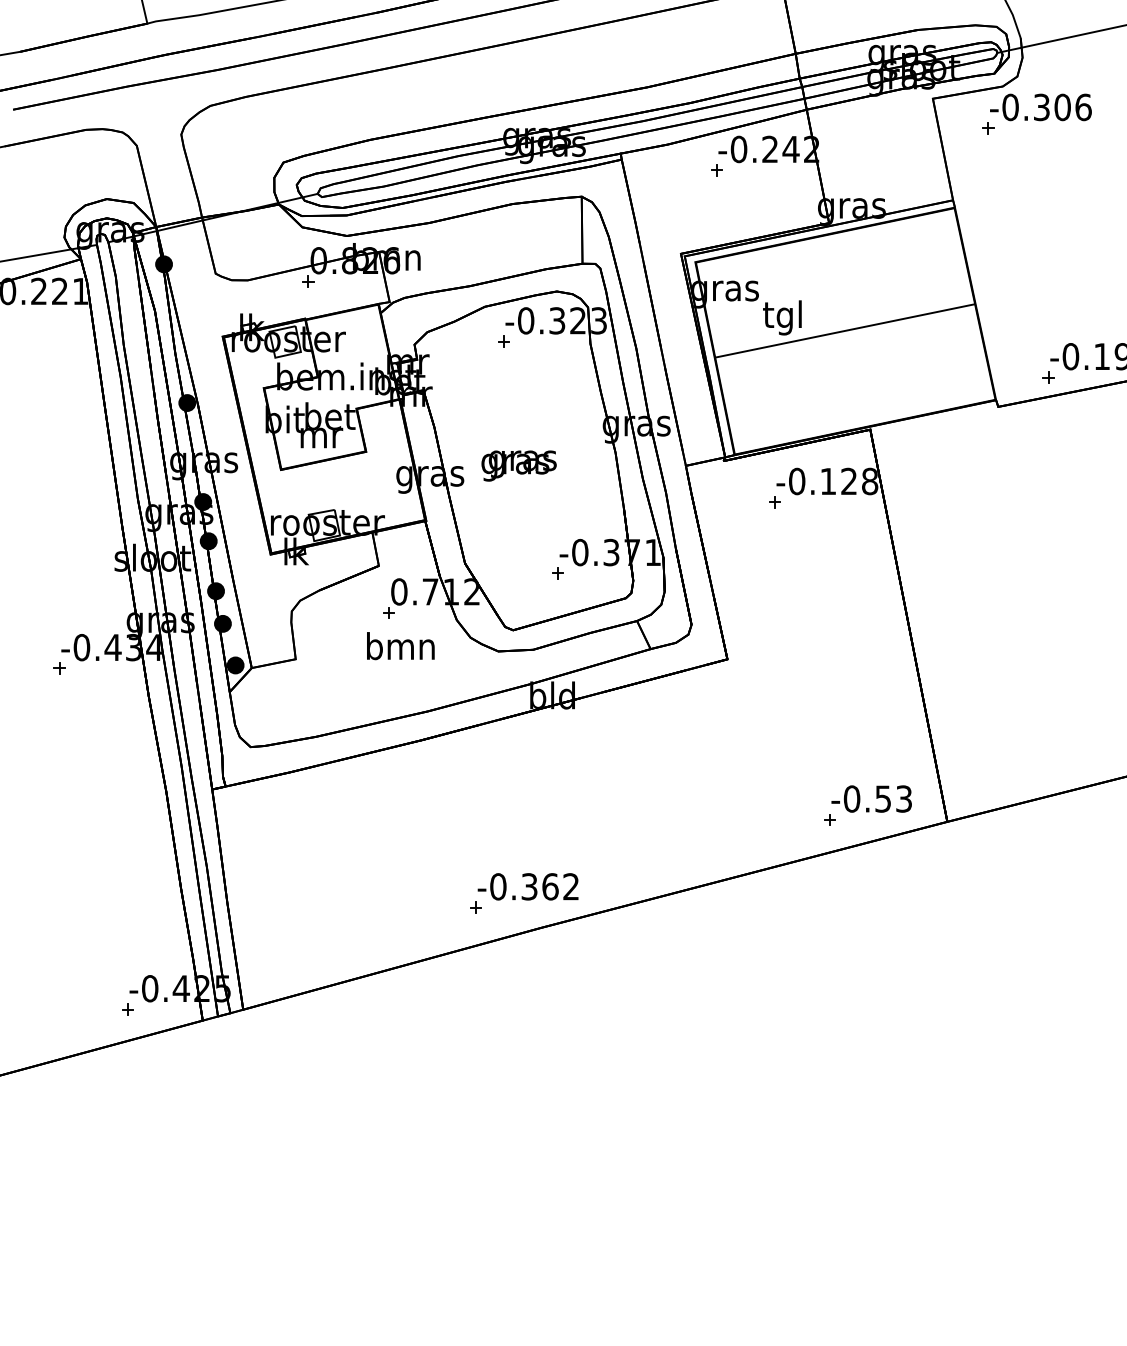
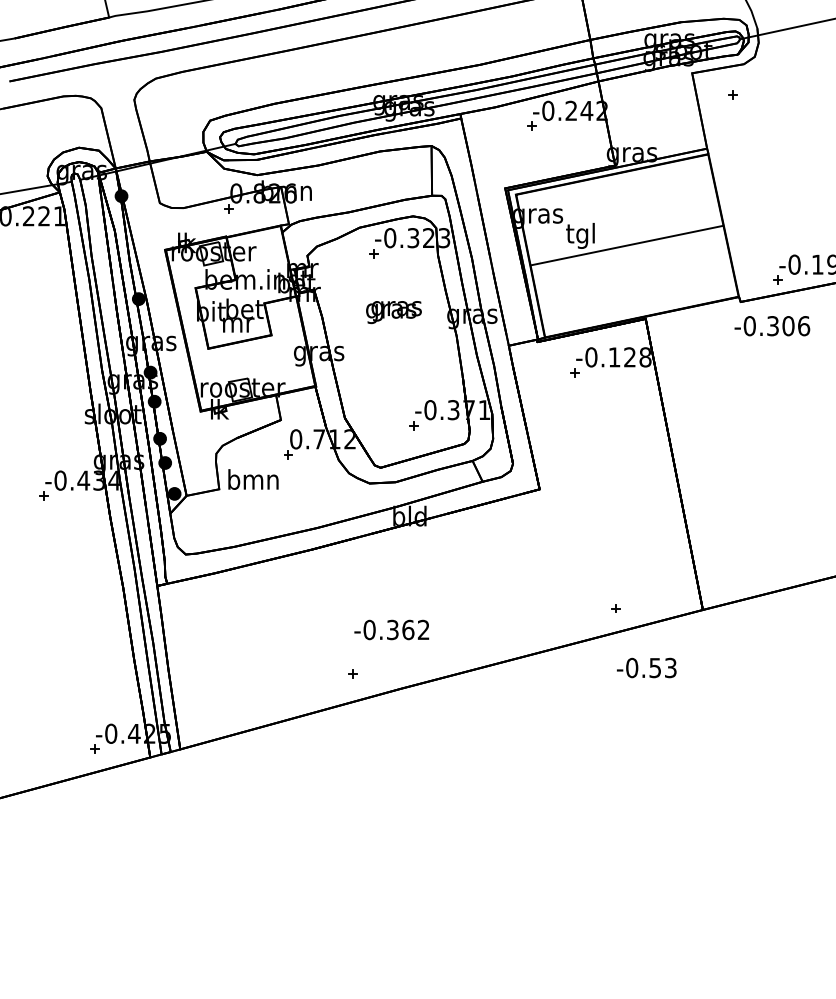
text: (1040, 107) -> (772, 326), moved
text: (518, 465) -> (393, 312), moved
text: (400, 646) -> (253, 479), moved
text: (871, 798) -> (646, 667), moved
text: (527, 886) -> (391, 629), moved

